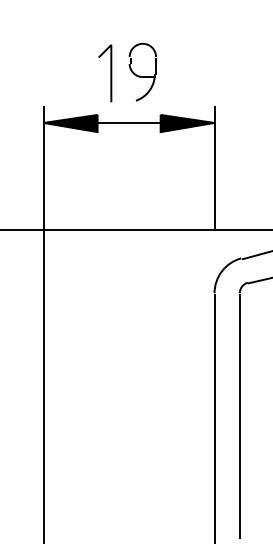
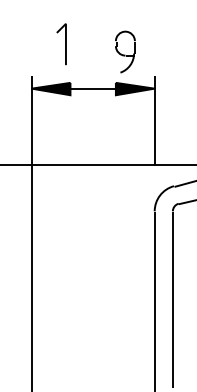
part: (142, 71) -> (125, 51), moved
curve: (110, 73) -> (65, 44), moved

